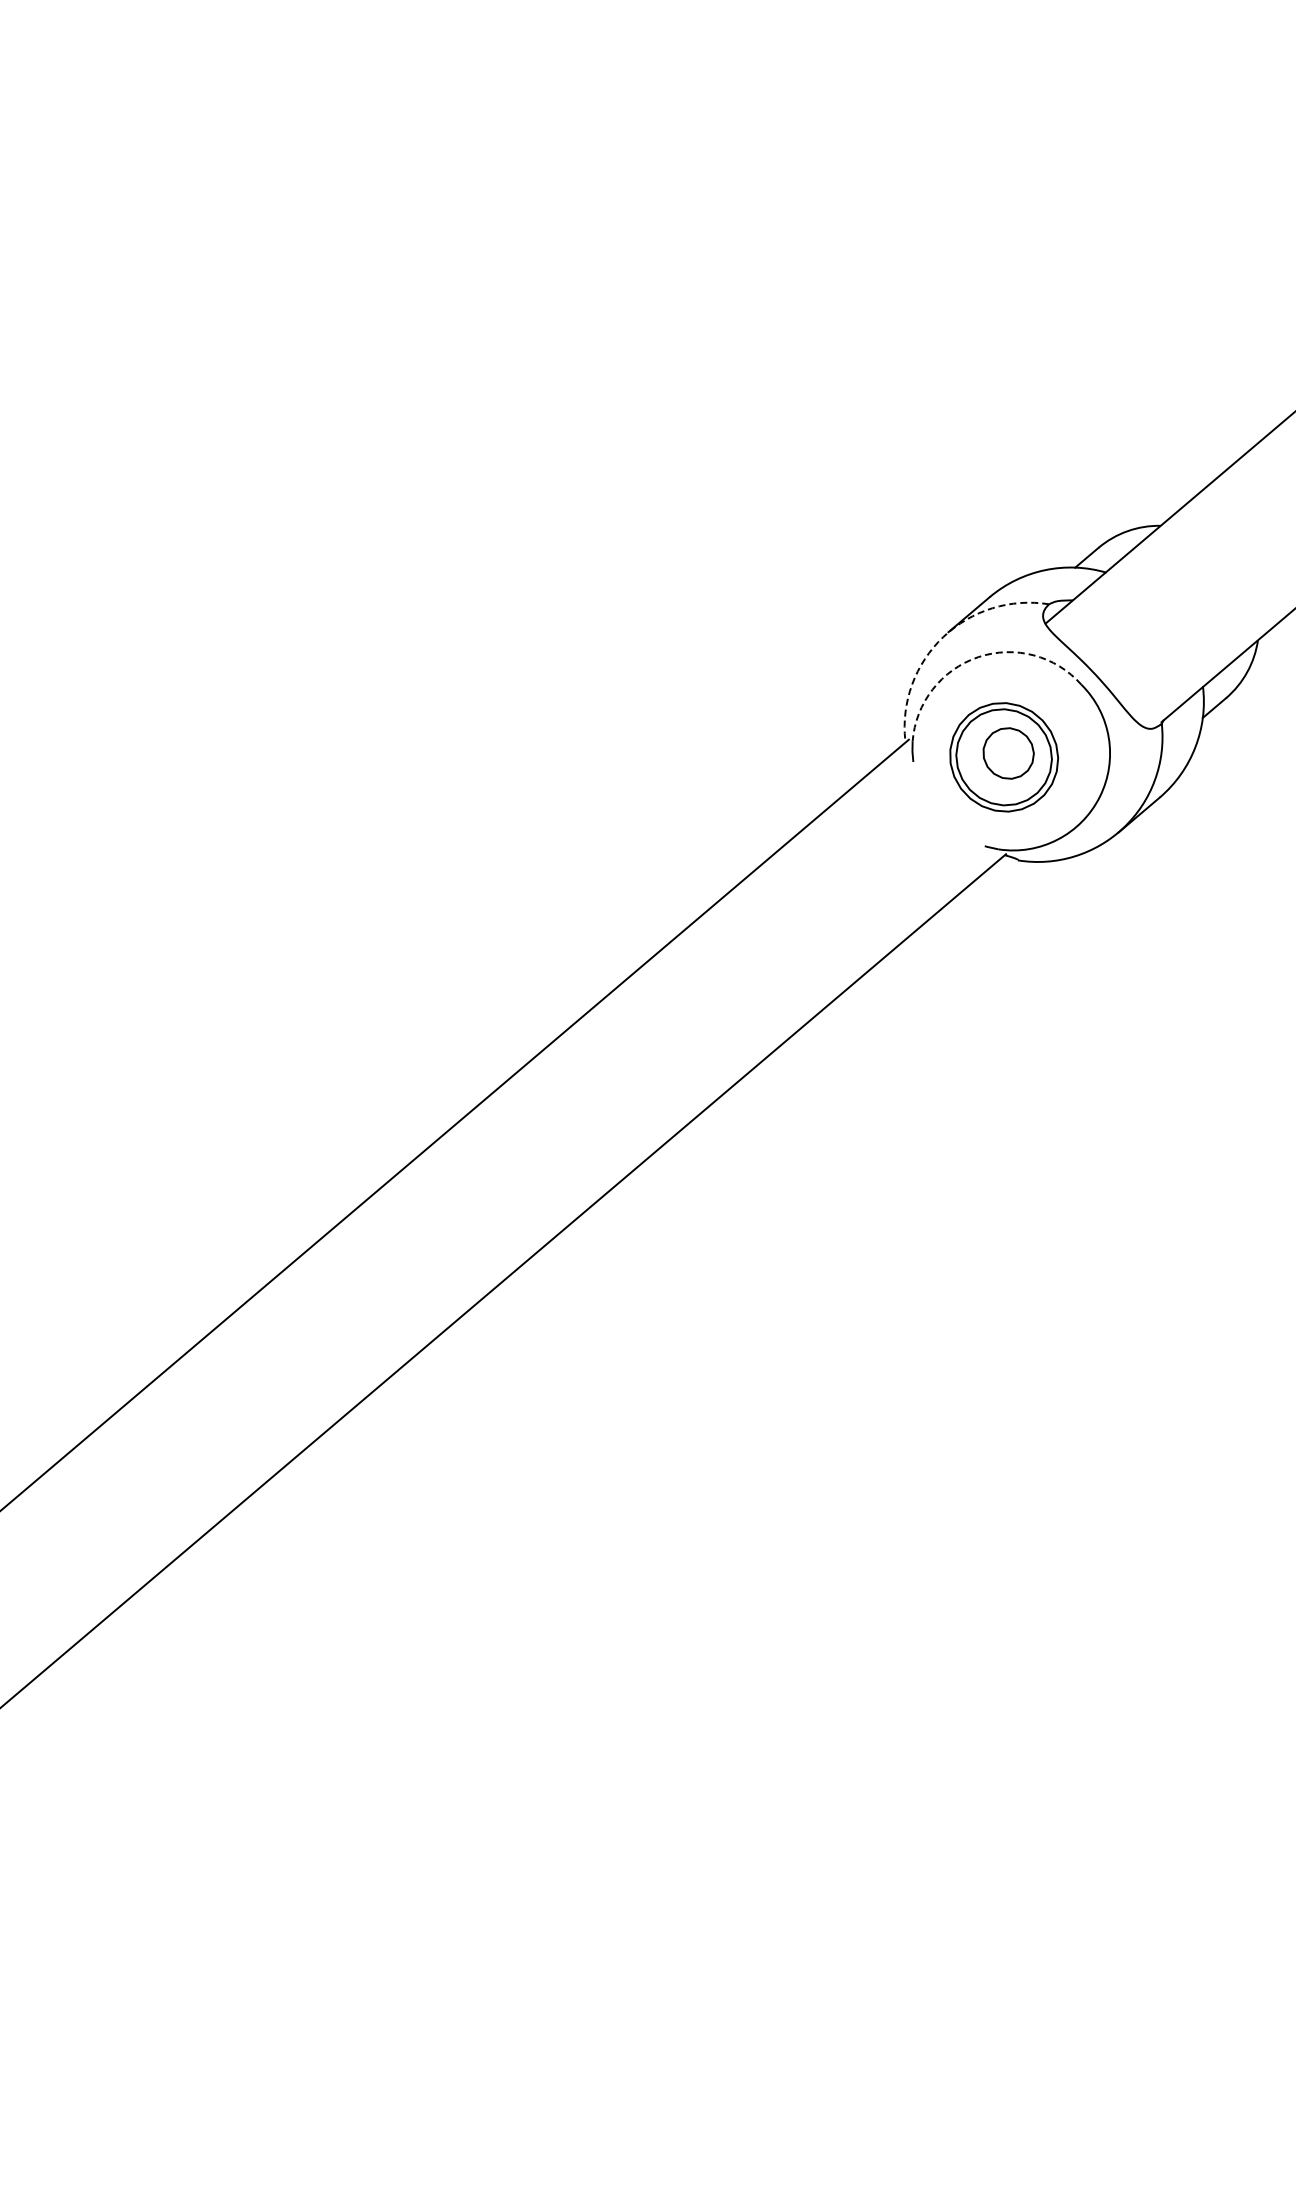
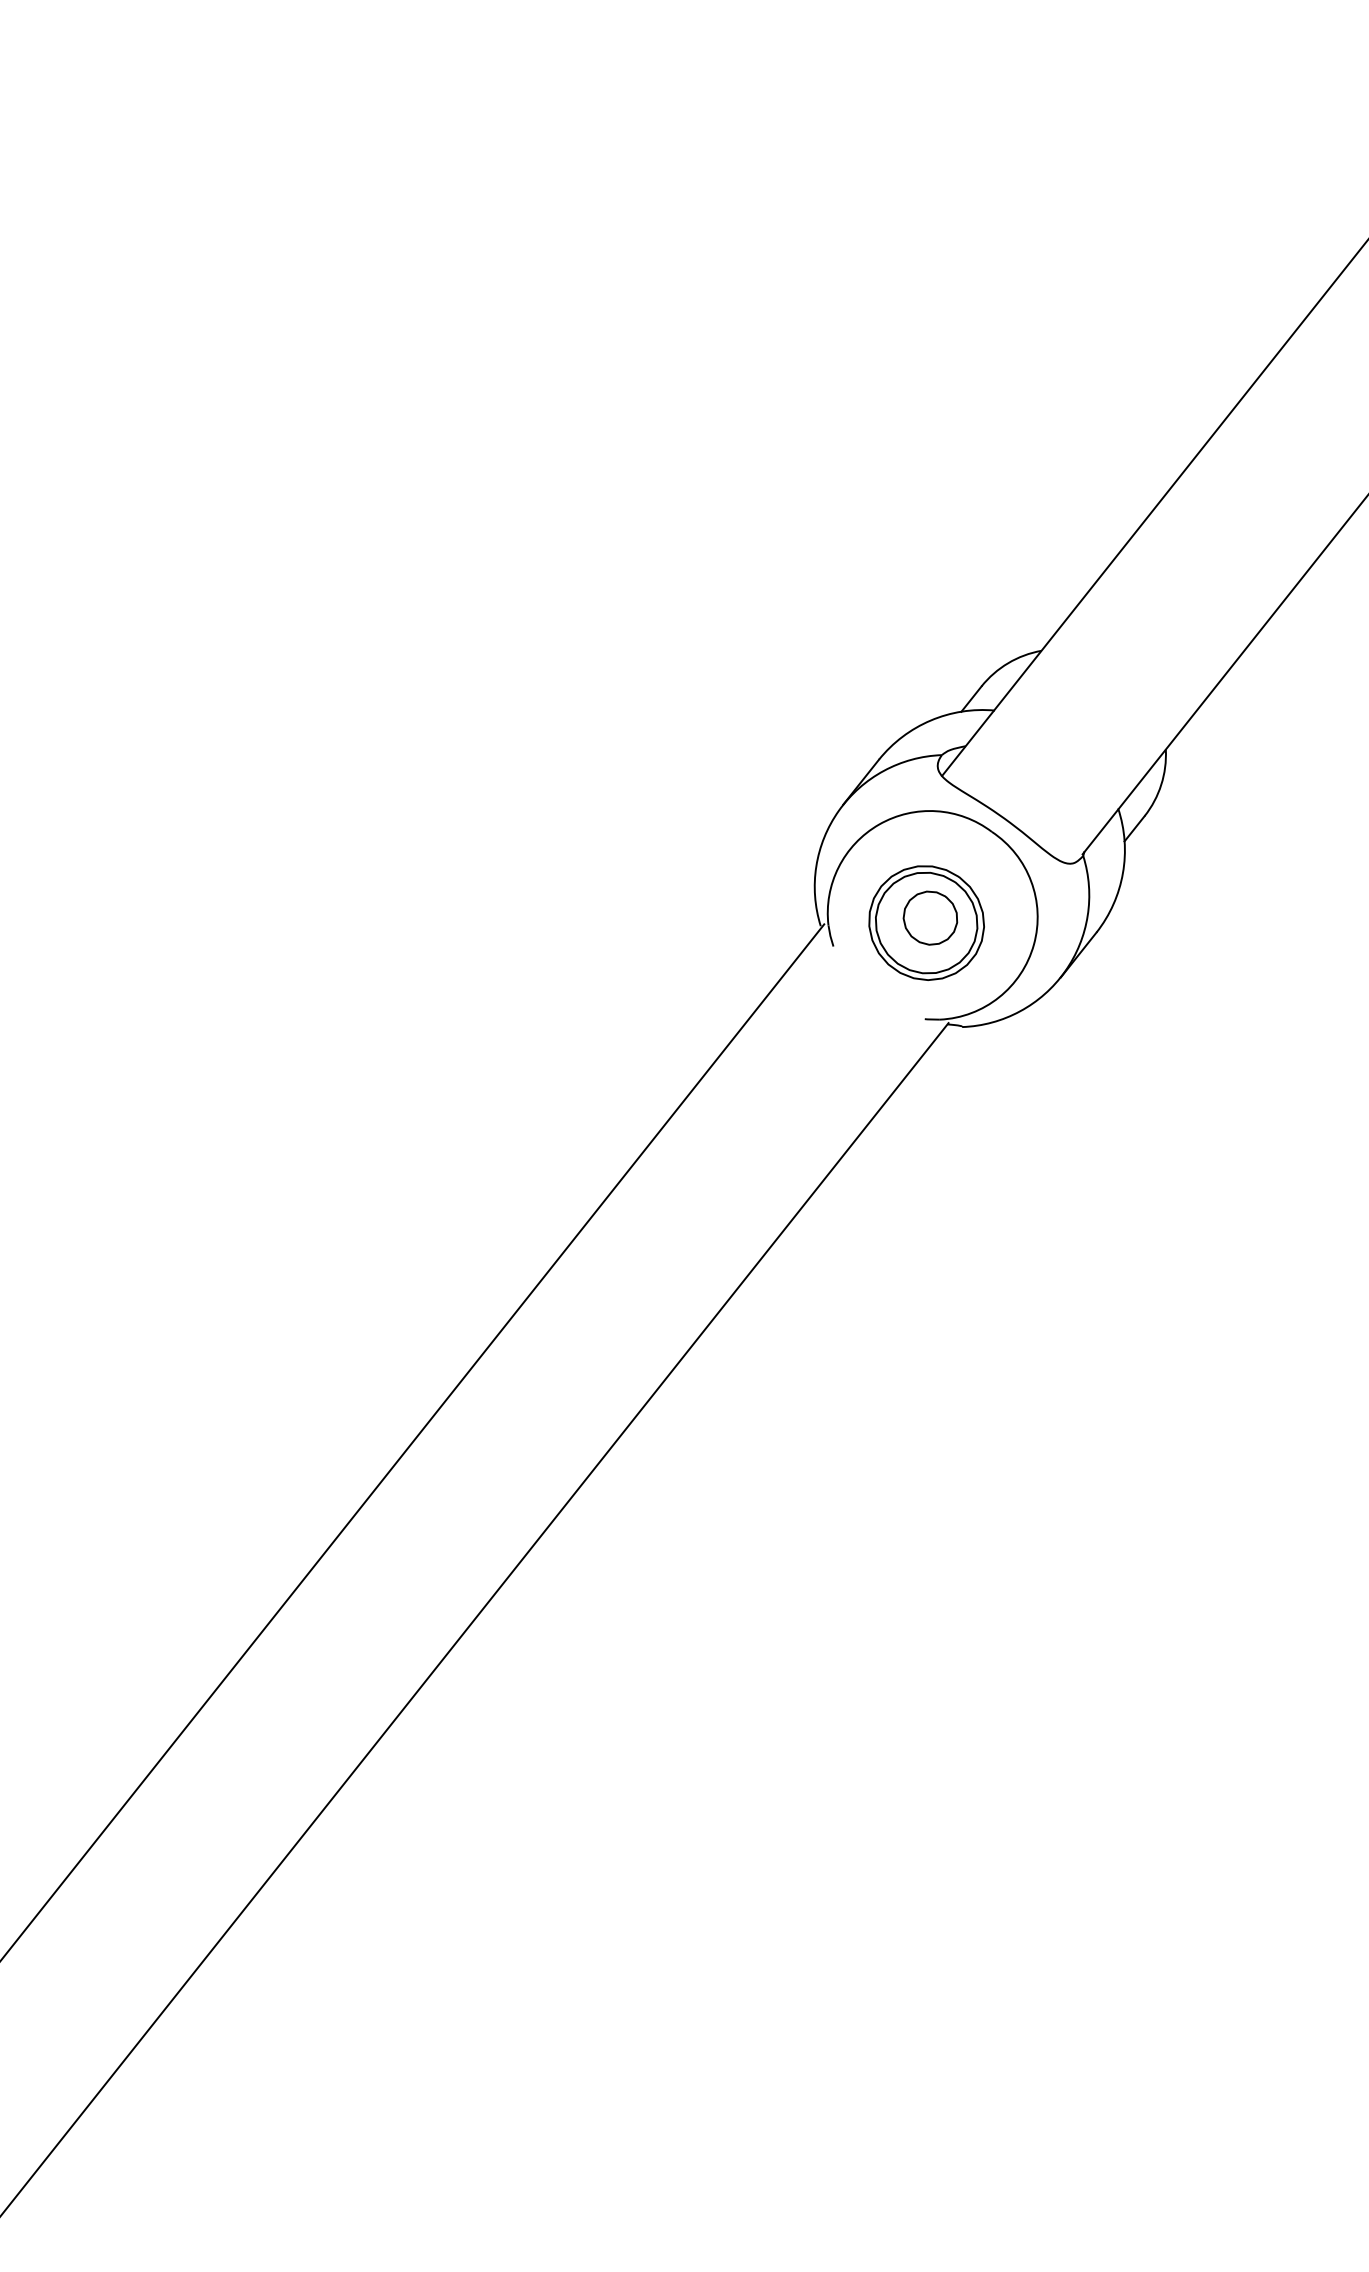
arc: (943, 636) -> (838, 810), dashed -> solid
arc: (978, 657) -> (879, 824), dashed -> solid

